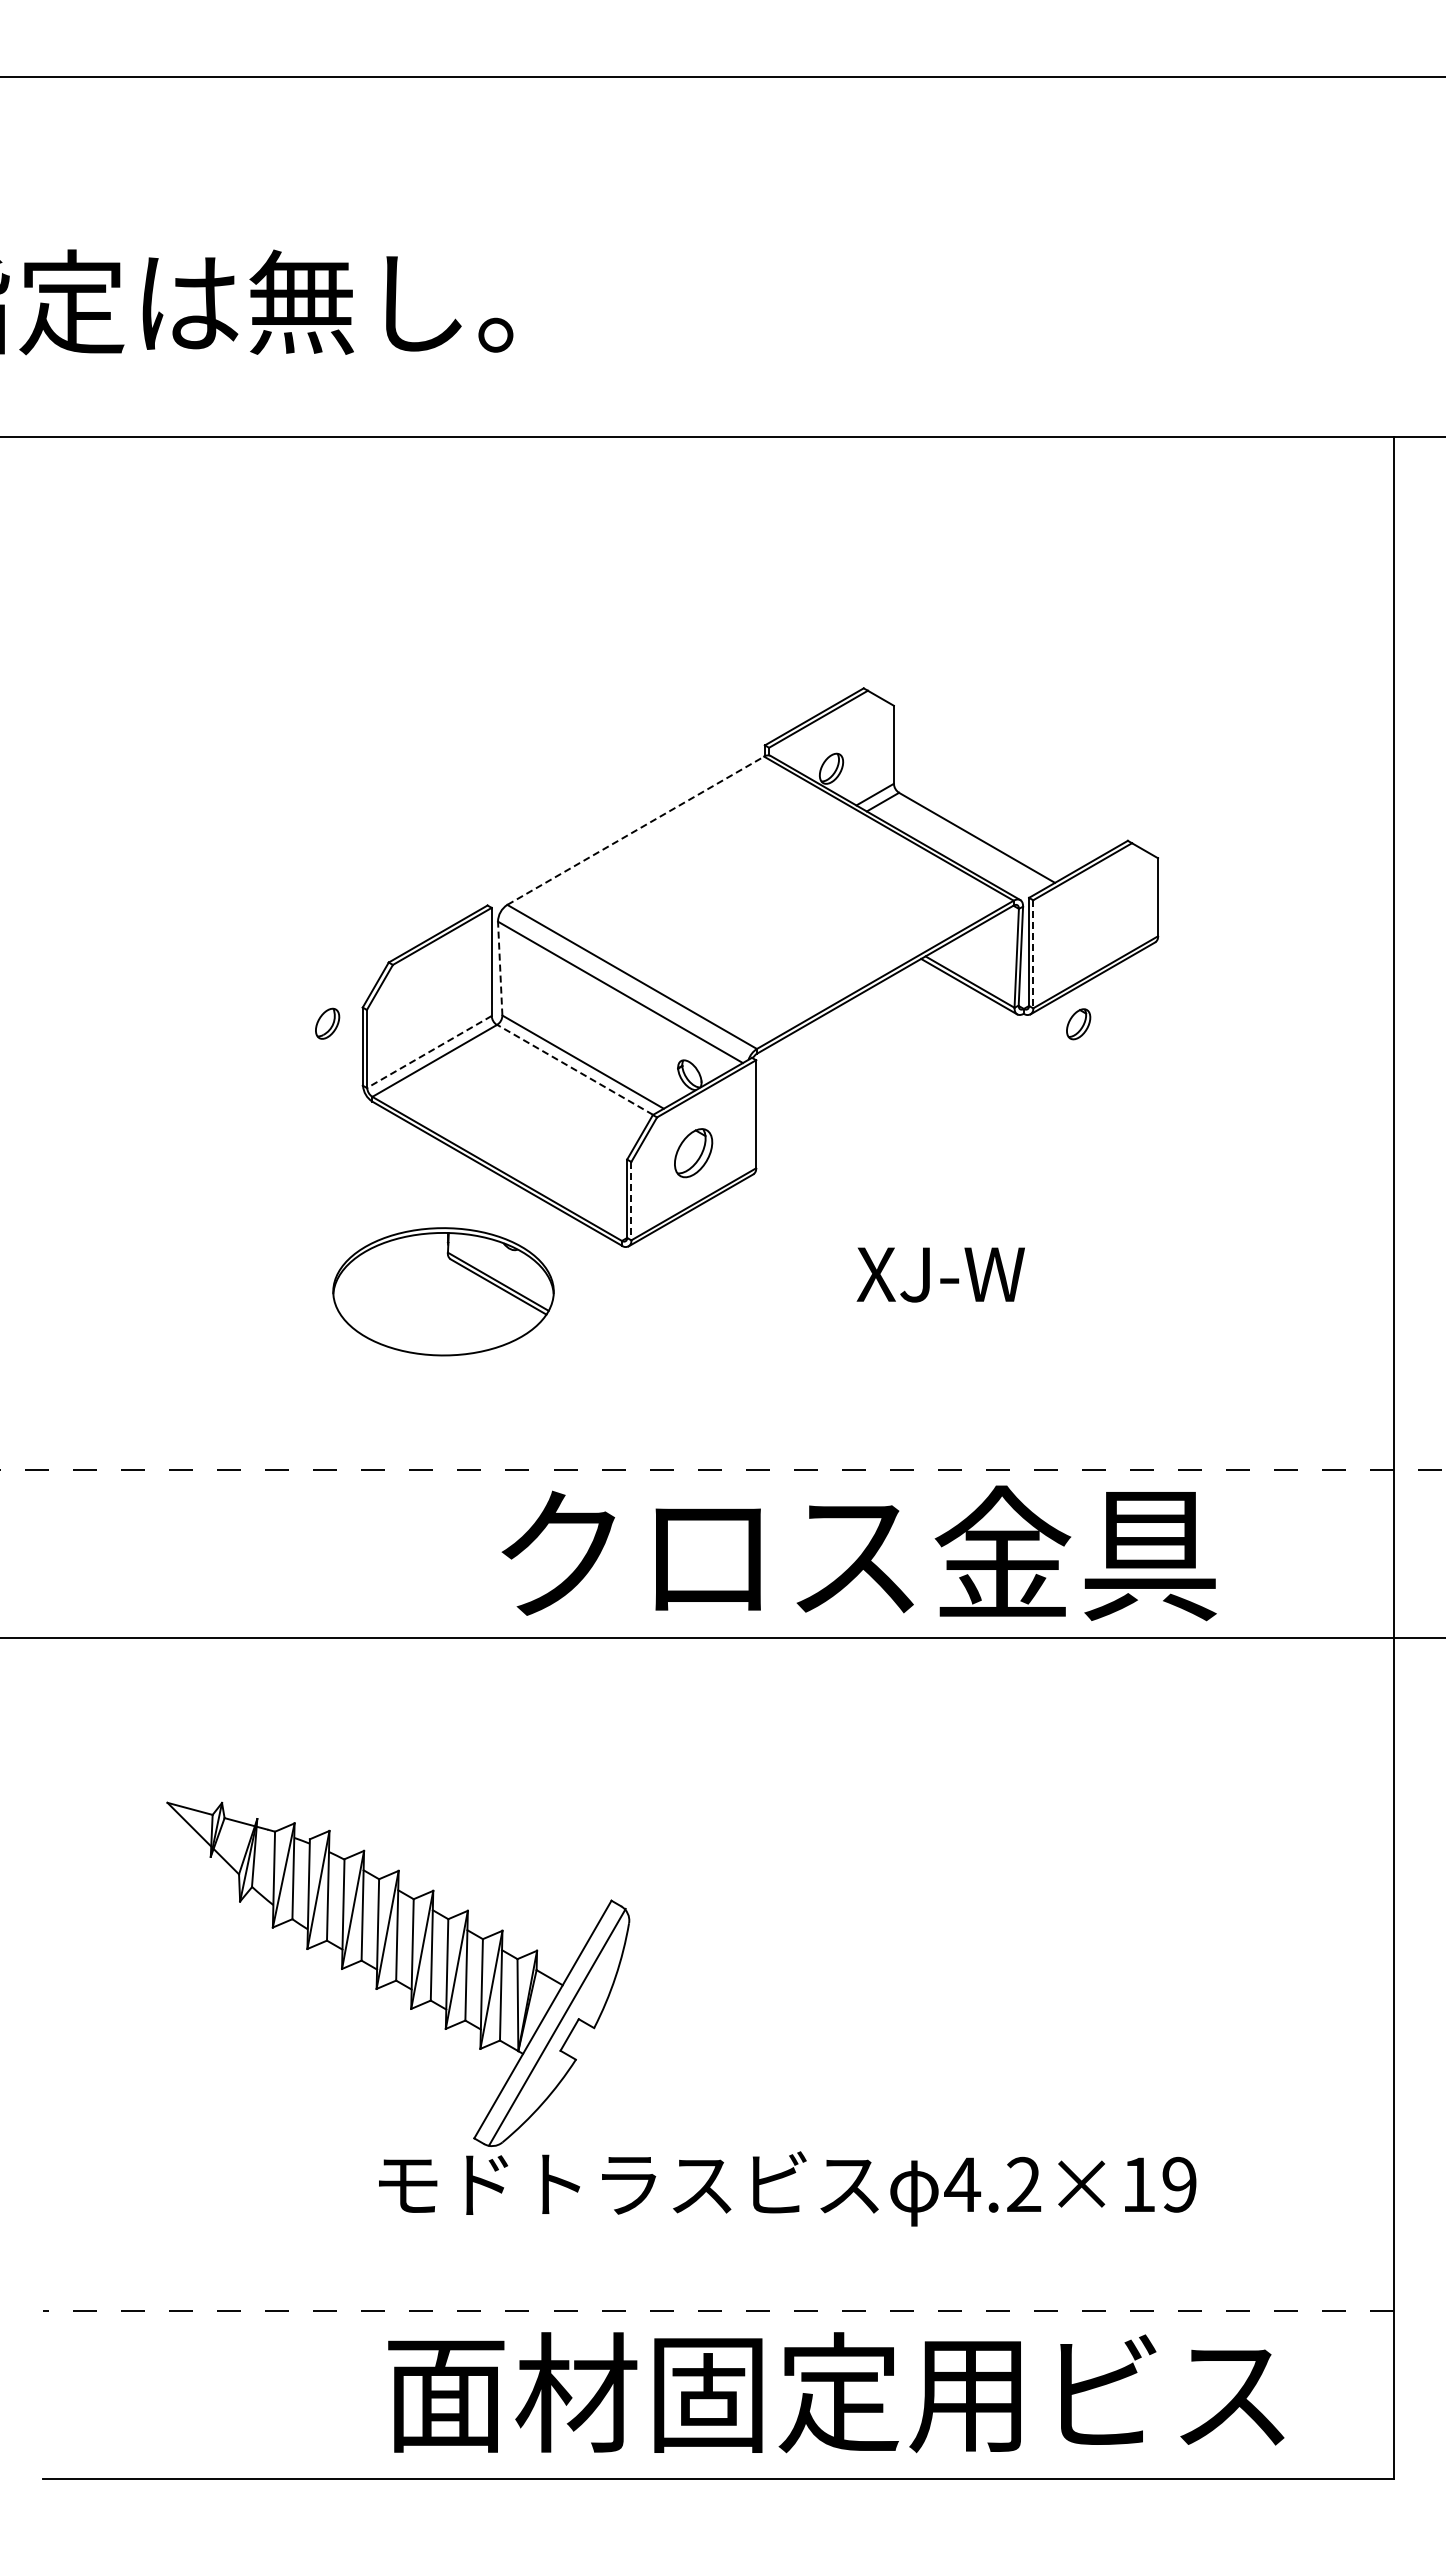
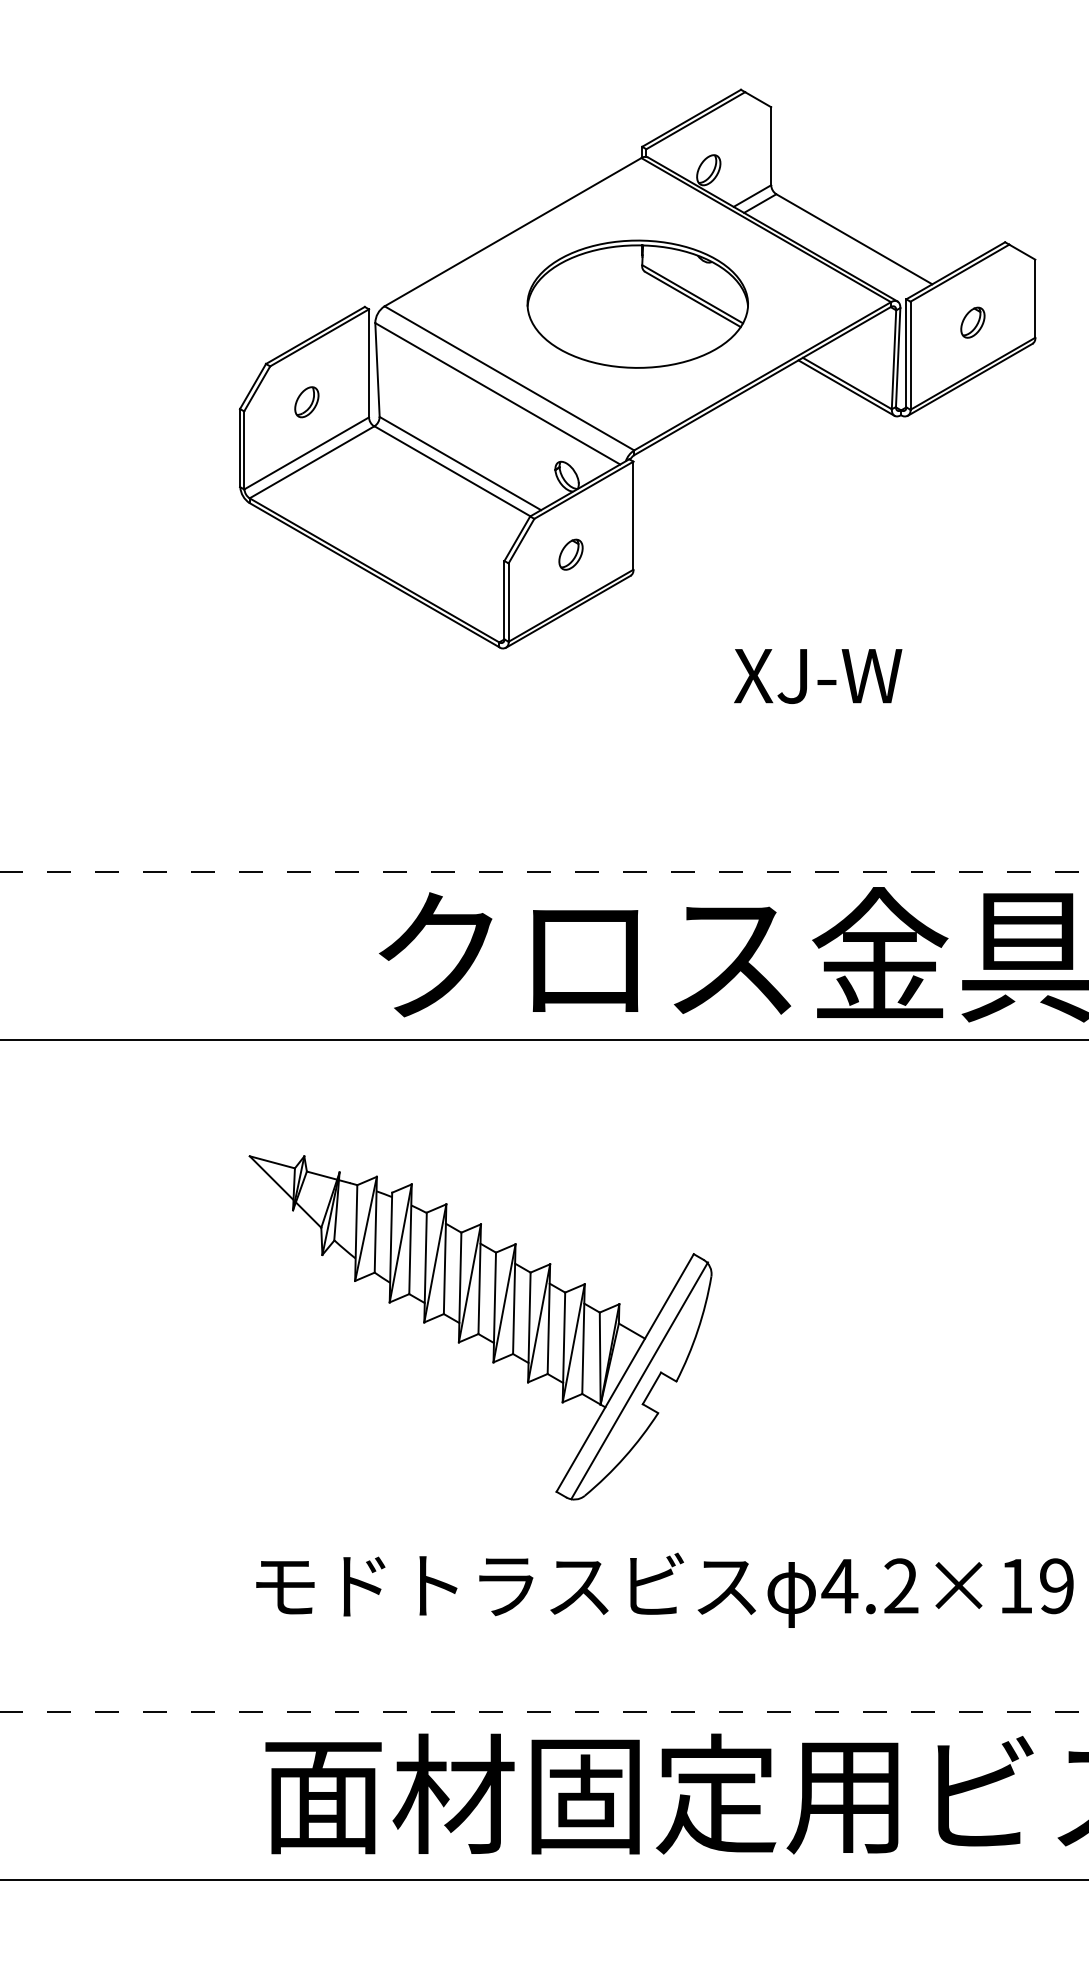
line: (636, 830) -> (513, 231), dashed -> solid
line: (1033, 954) -> (910, 355), dashed -> solid
line: (500, 968) -> (377, 369), dashed -> solid
part: (327, 1023) -> (306, 401), moved
part: (1078, 1024) -> (972, 322), moved
line: (429, 1051) -> (306, 452), dashed -> solid
line: (574, 1069) -> (451, 470), dashed -> solid
part: (693, 1153) -> (570, 554), size x0.62
line: (631, 1201) -> (508, 602), dashed -> solid
part: (443, 1291) -> (637, 303), moved
part: (398, 1973) -> (480, 1326), moved

